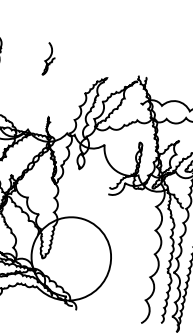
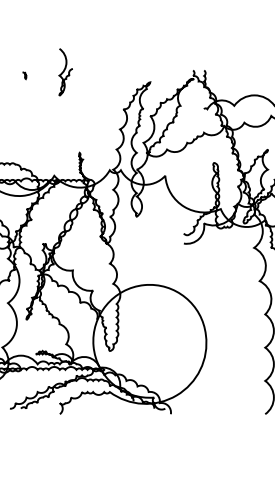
curve: (21, 56) -> (24, 75), added

